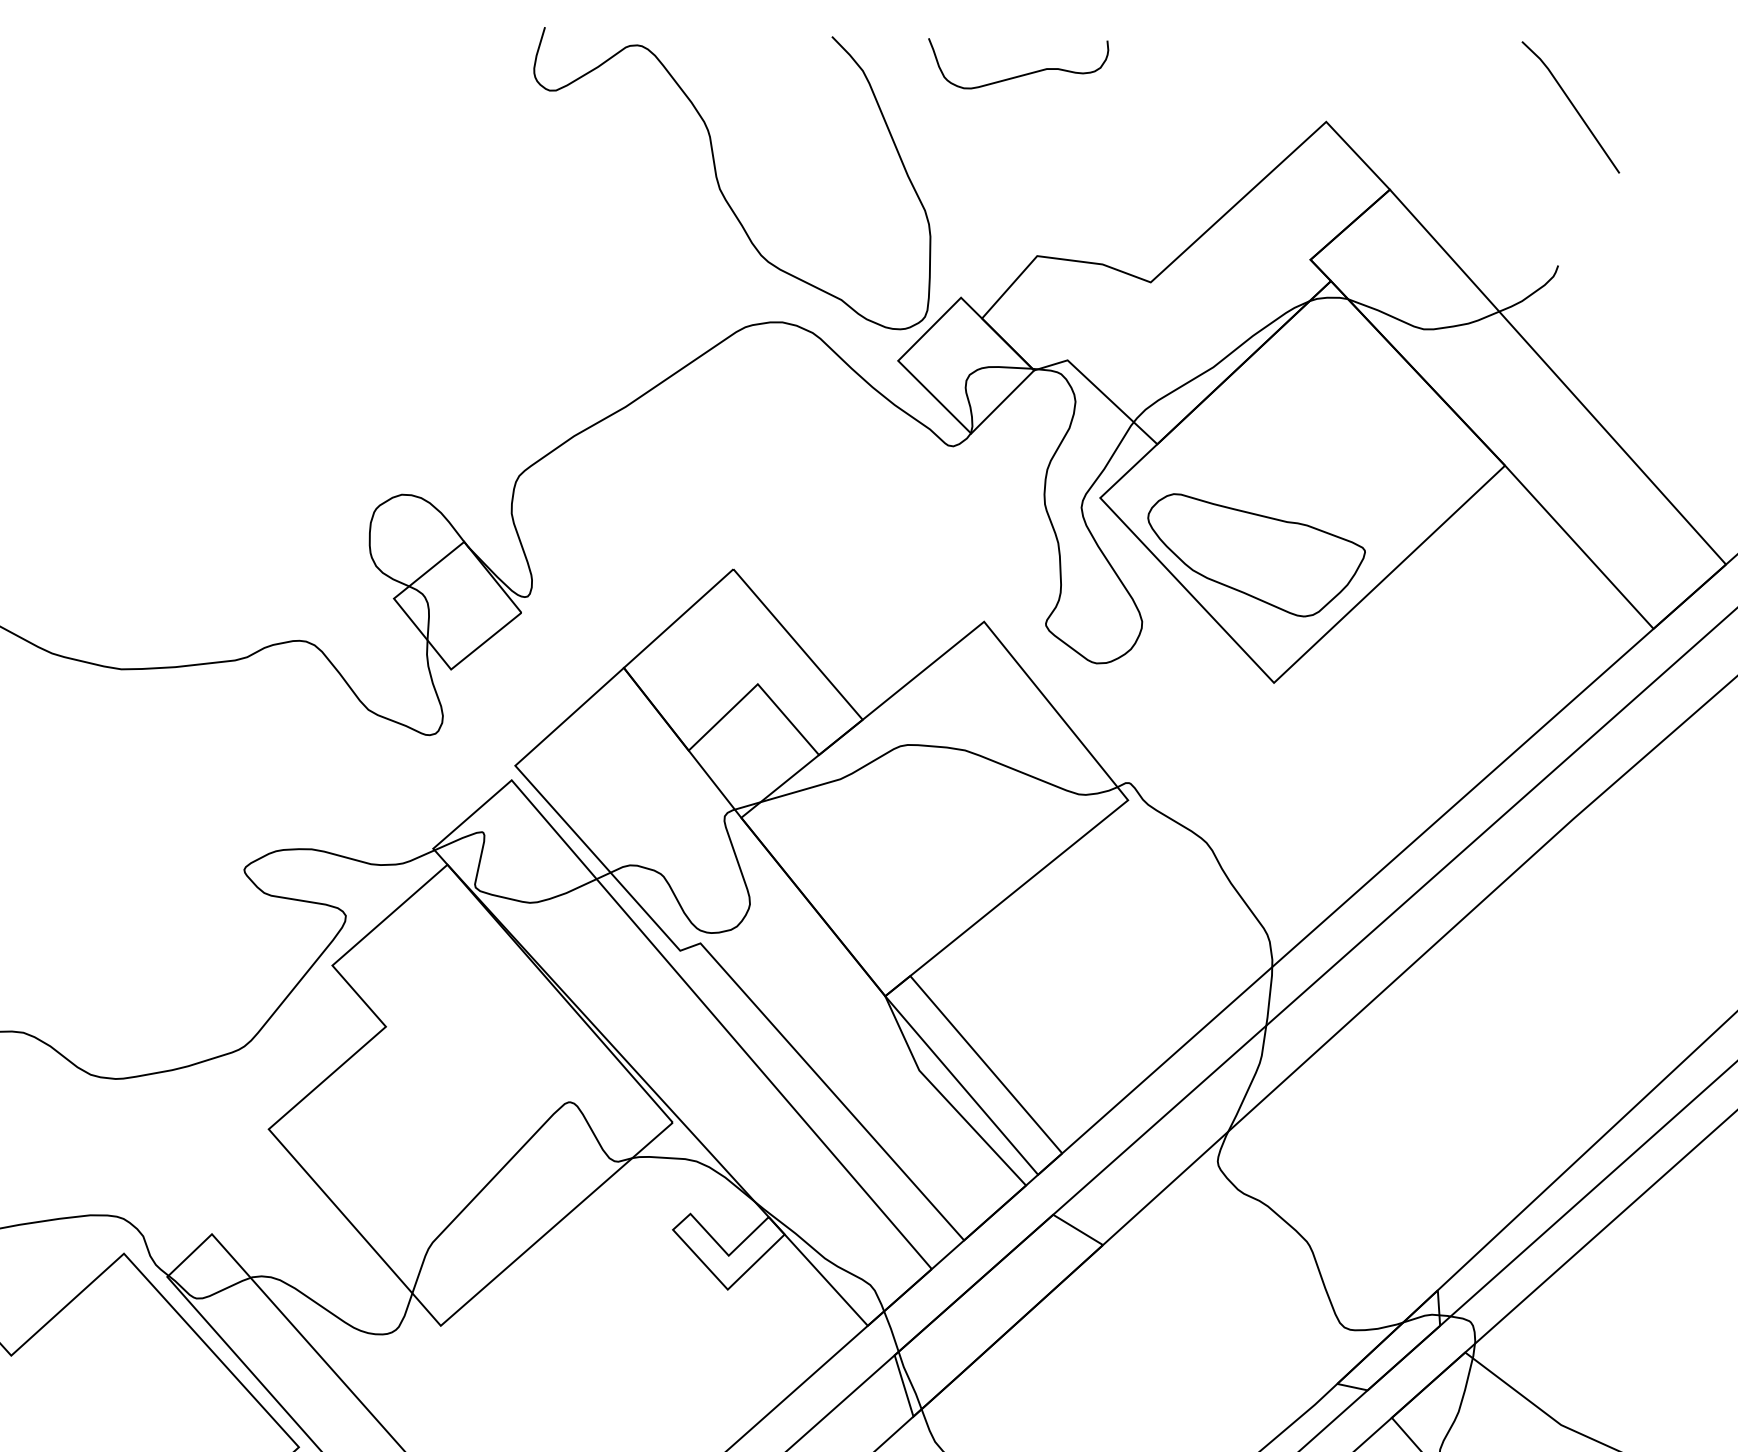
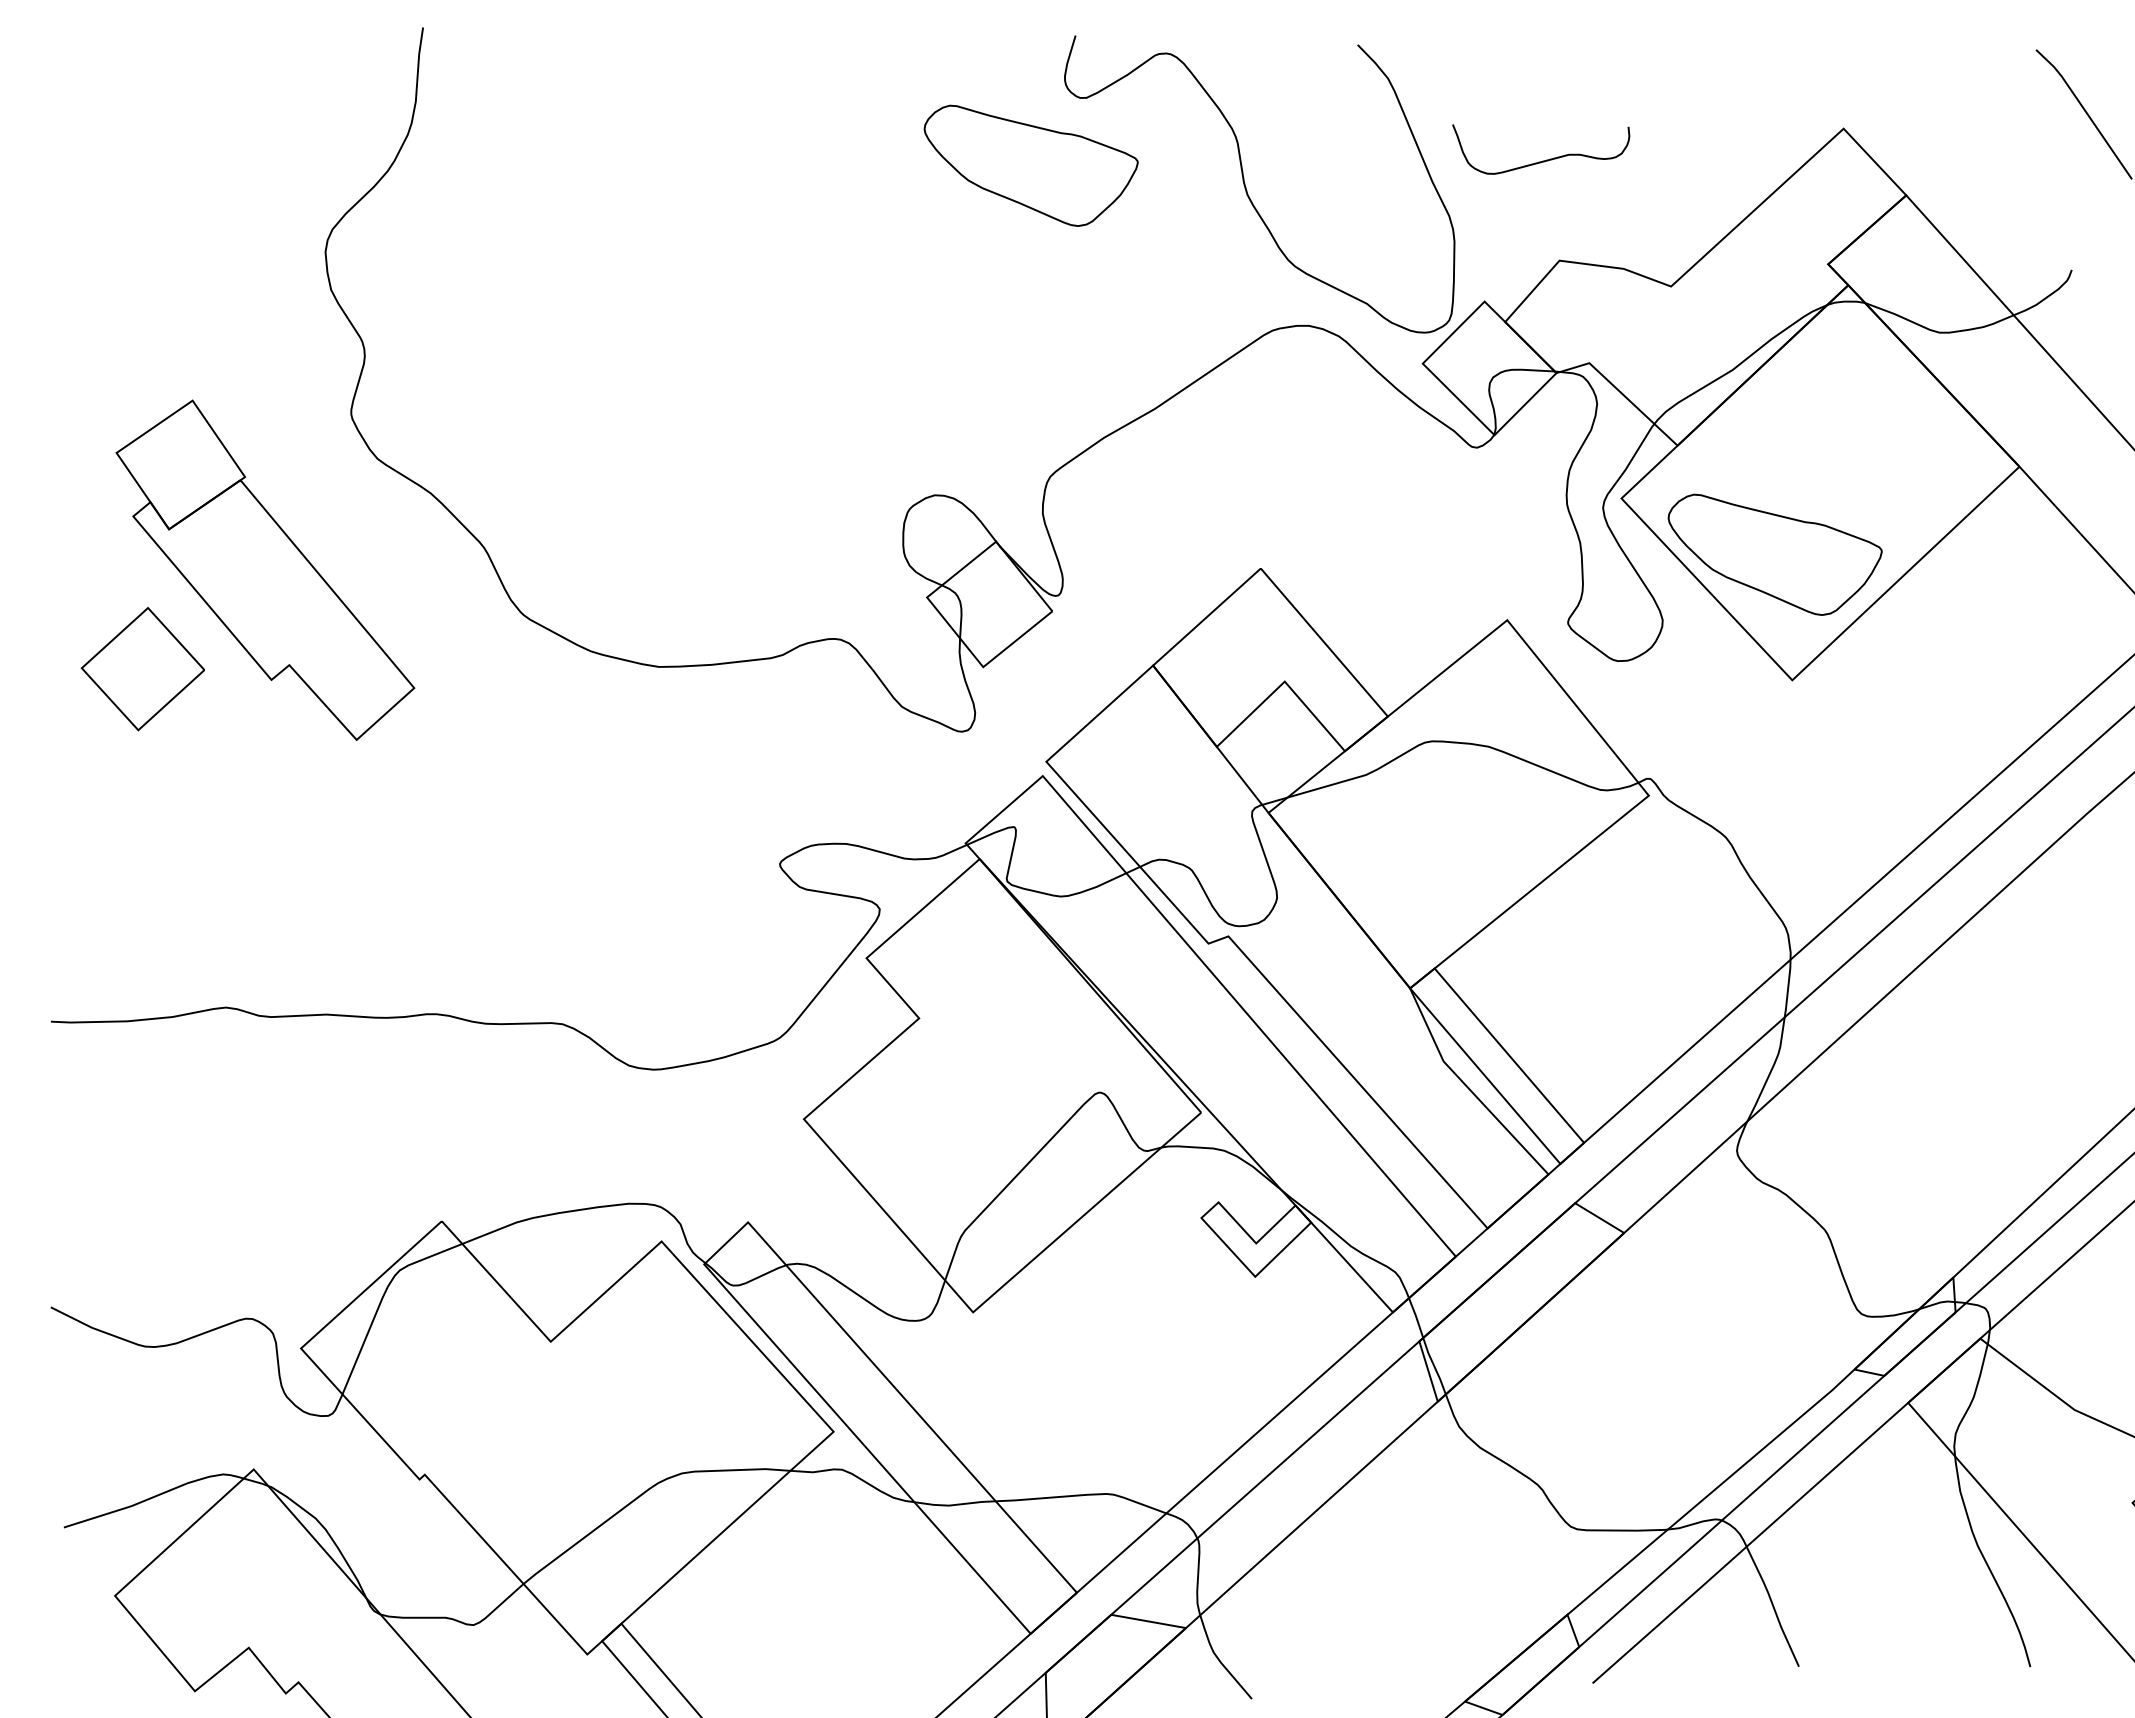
curve: (1019, 74) -> (1542, 160), moved
part: (499, 159) -> (1030, 165), added

